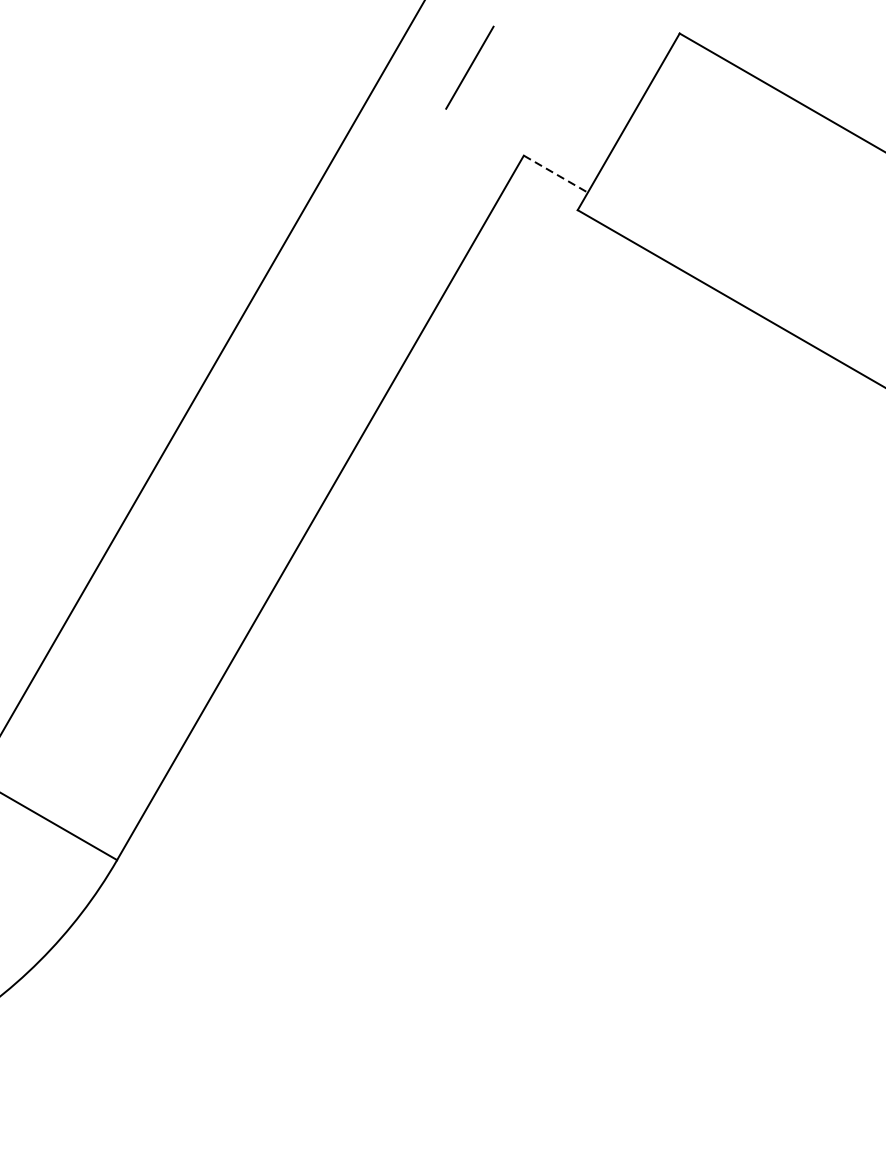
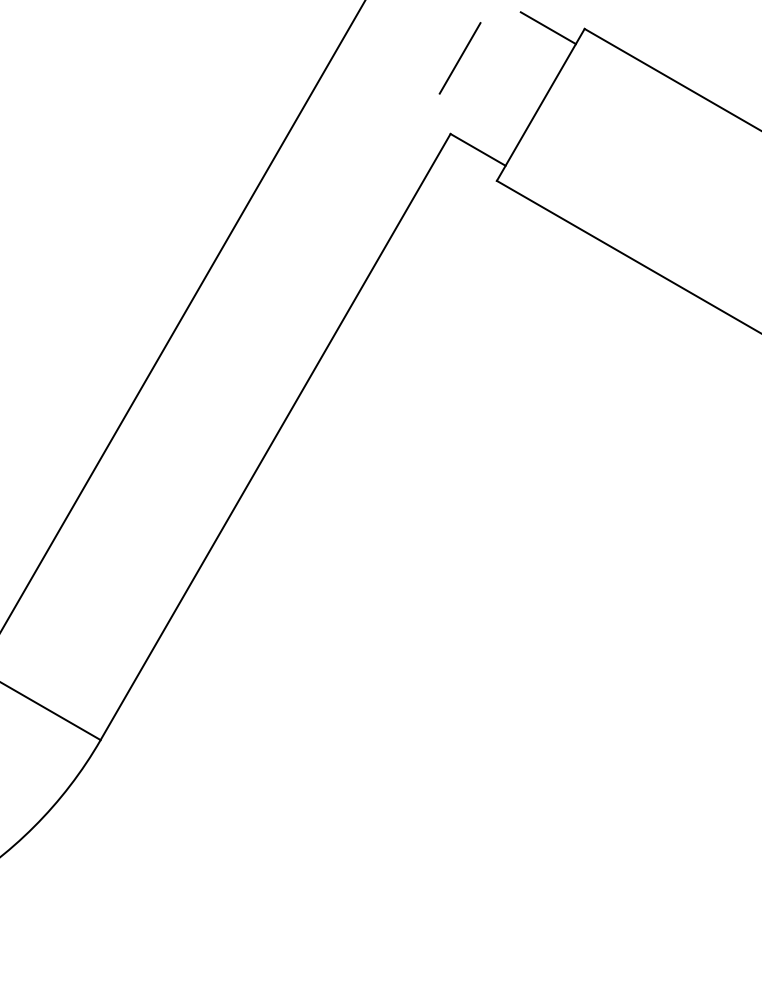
line: (636, 33) -> (547, 28), added
line: (469, 67) -> (459, 58), moved
line: (556, 173) -> (478, 149), dashed -> solid

